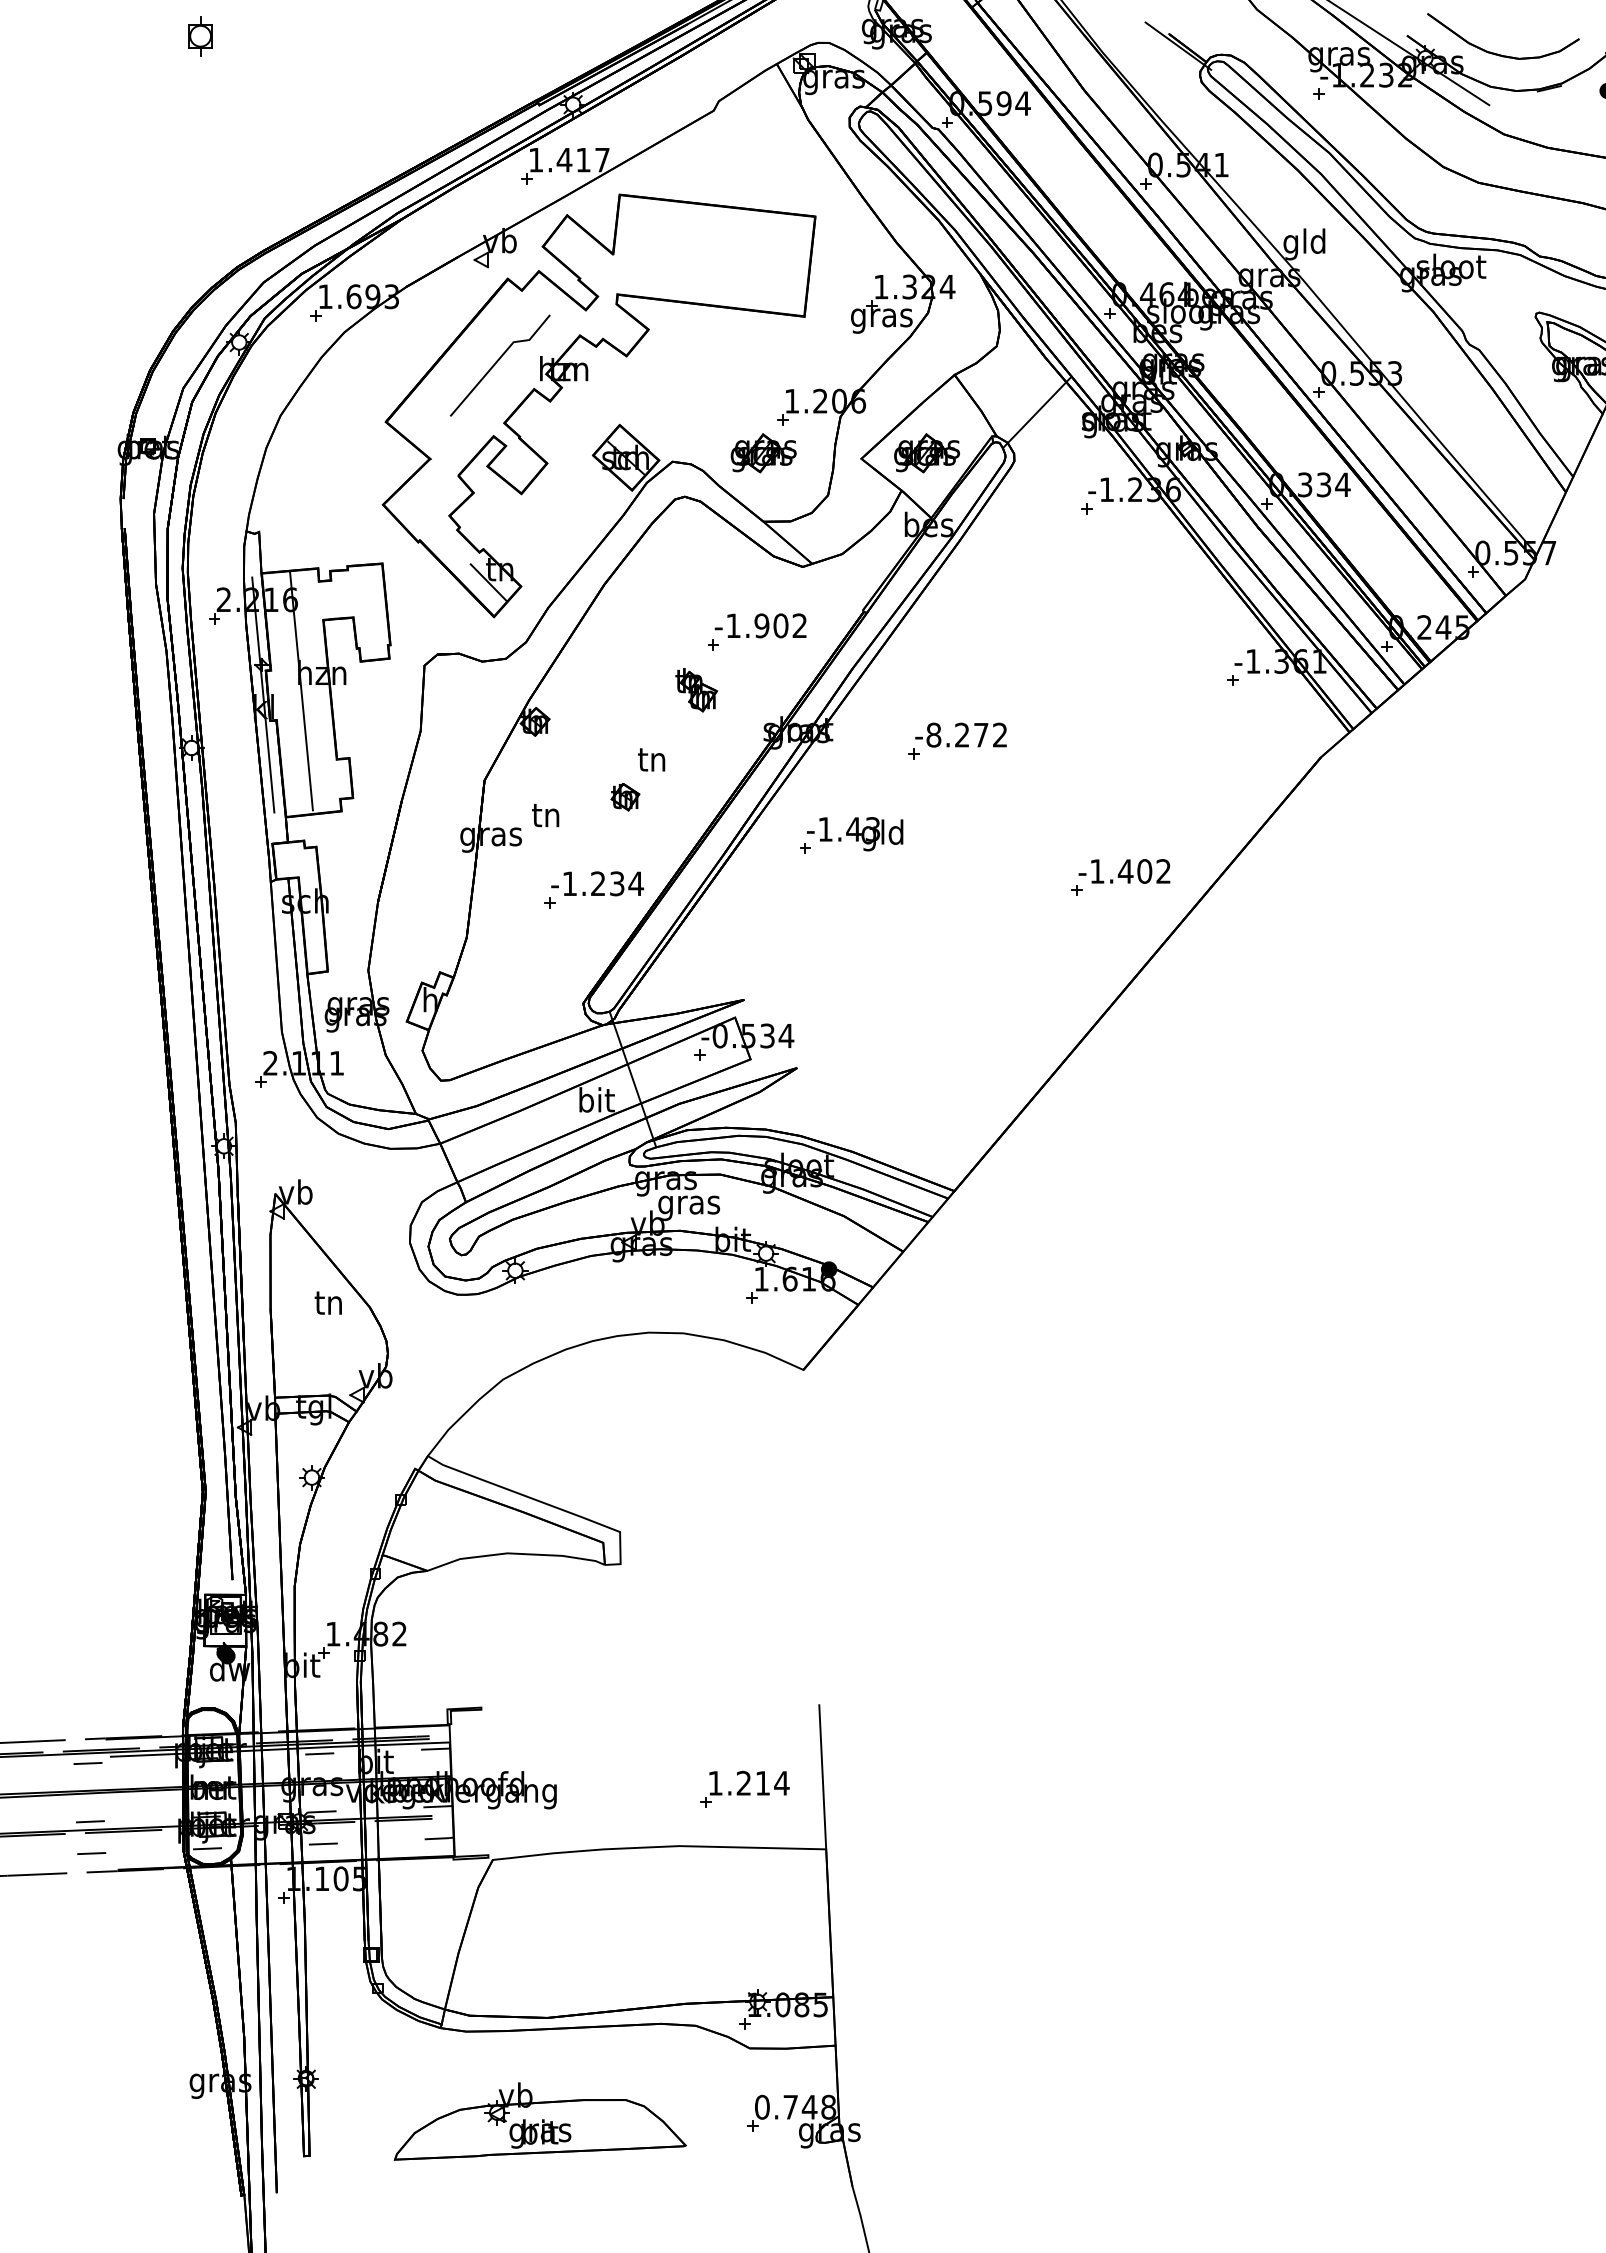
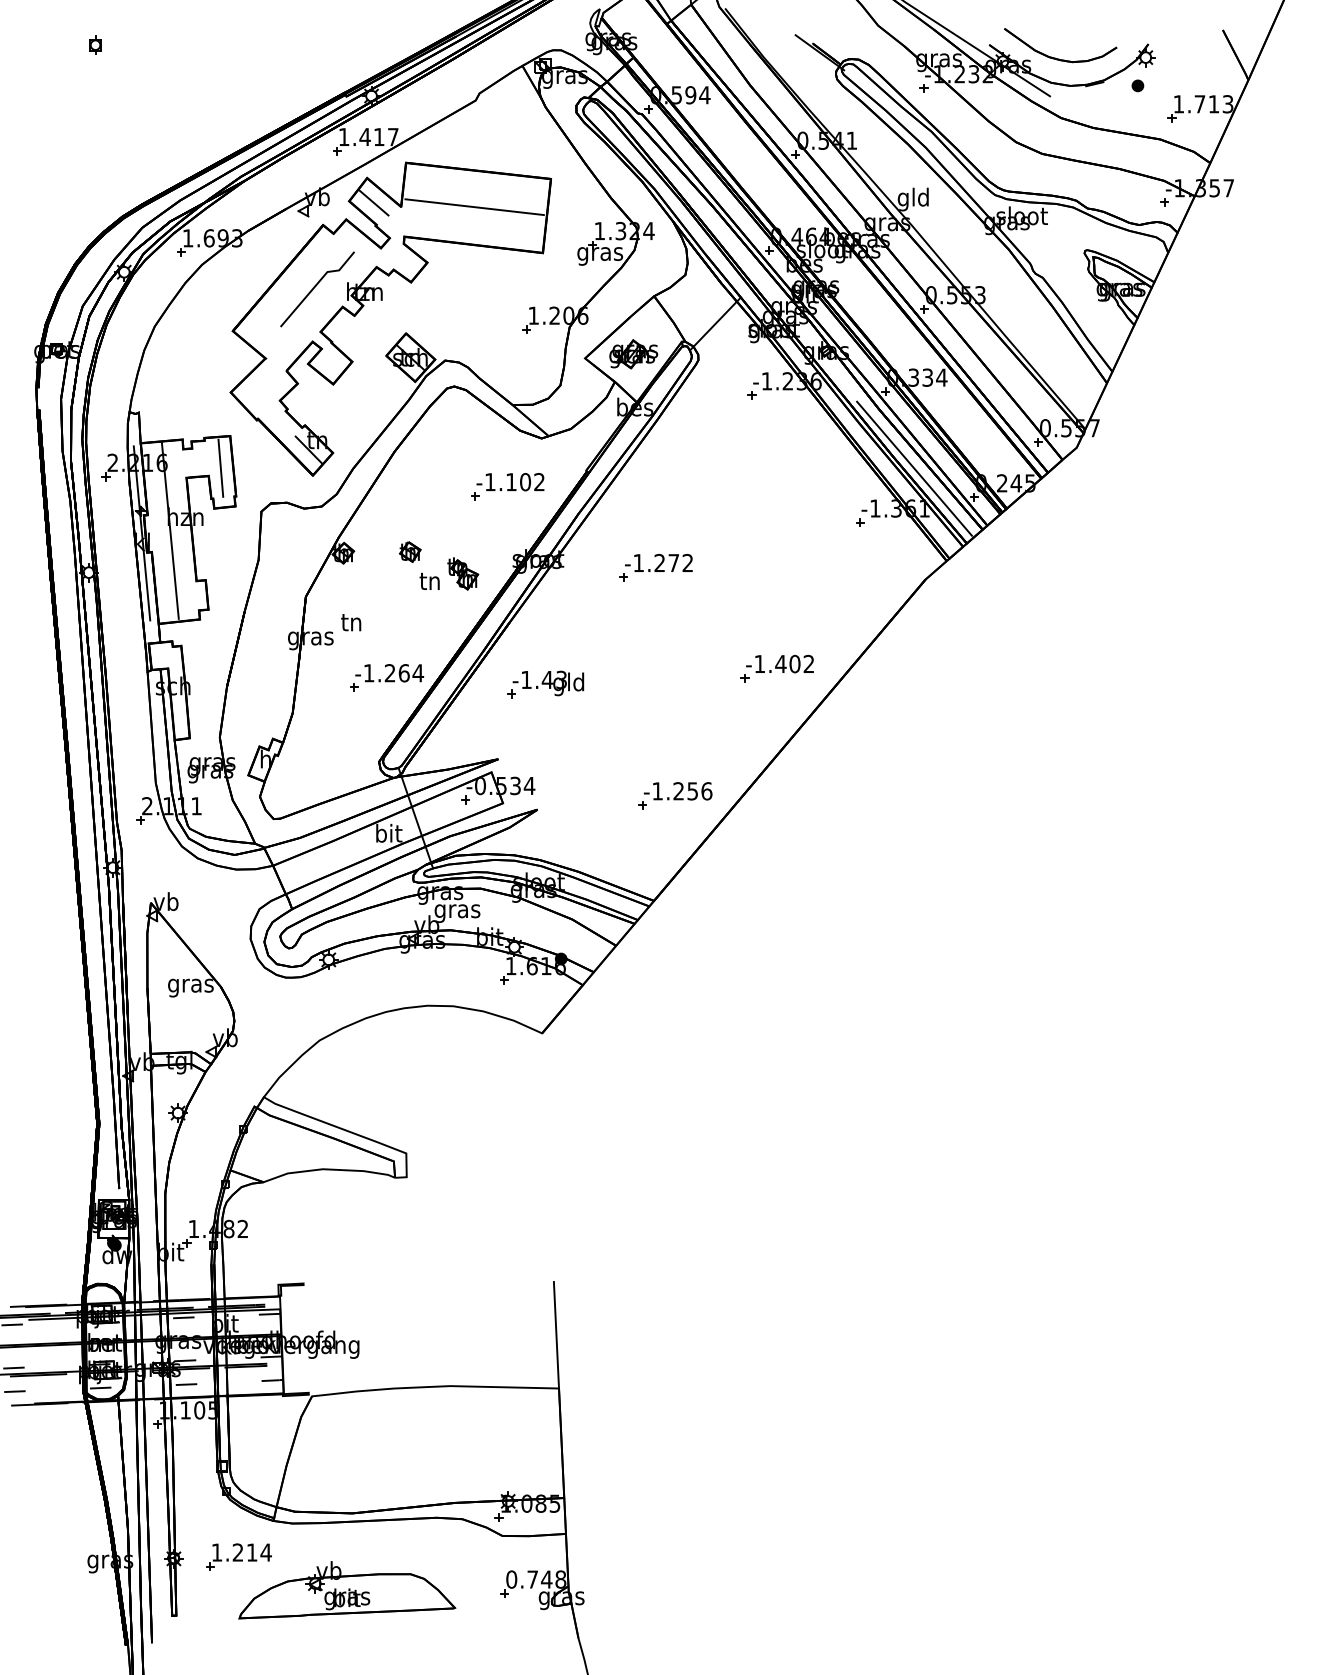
part: (200, 35) -> (95, 44), size x0.62
line: (575, 248) -> (373, 202), added
line: (712, 255) -> (474, 207), added
part: (763, 453) -> (512, 354), removed
line: (369, 606) -> (220, 467), added
line: (1306, 607) -> (914, 468), added
text: (762, 626) -> (511, 482), -1.902 -> -1.102
part: (697, 689) -> (463, 573), moved
text: (933, 734) -> (638, 562), -8.272 -> -1.272
part: (625, 796) -> (410, 551), moved
part: (851, 835) -> (545, 684), moved
text: (616, 884) -> (403, 673), -1.234 -> -1.264
part: (983, 1048) -> (675, 795), added
text: (328, 1306) -> (190, 986), tn -> gras
part: (744, 1788) -> (238, 1556), moved

